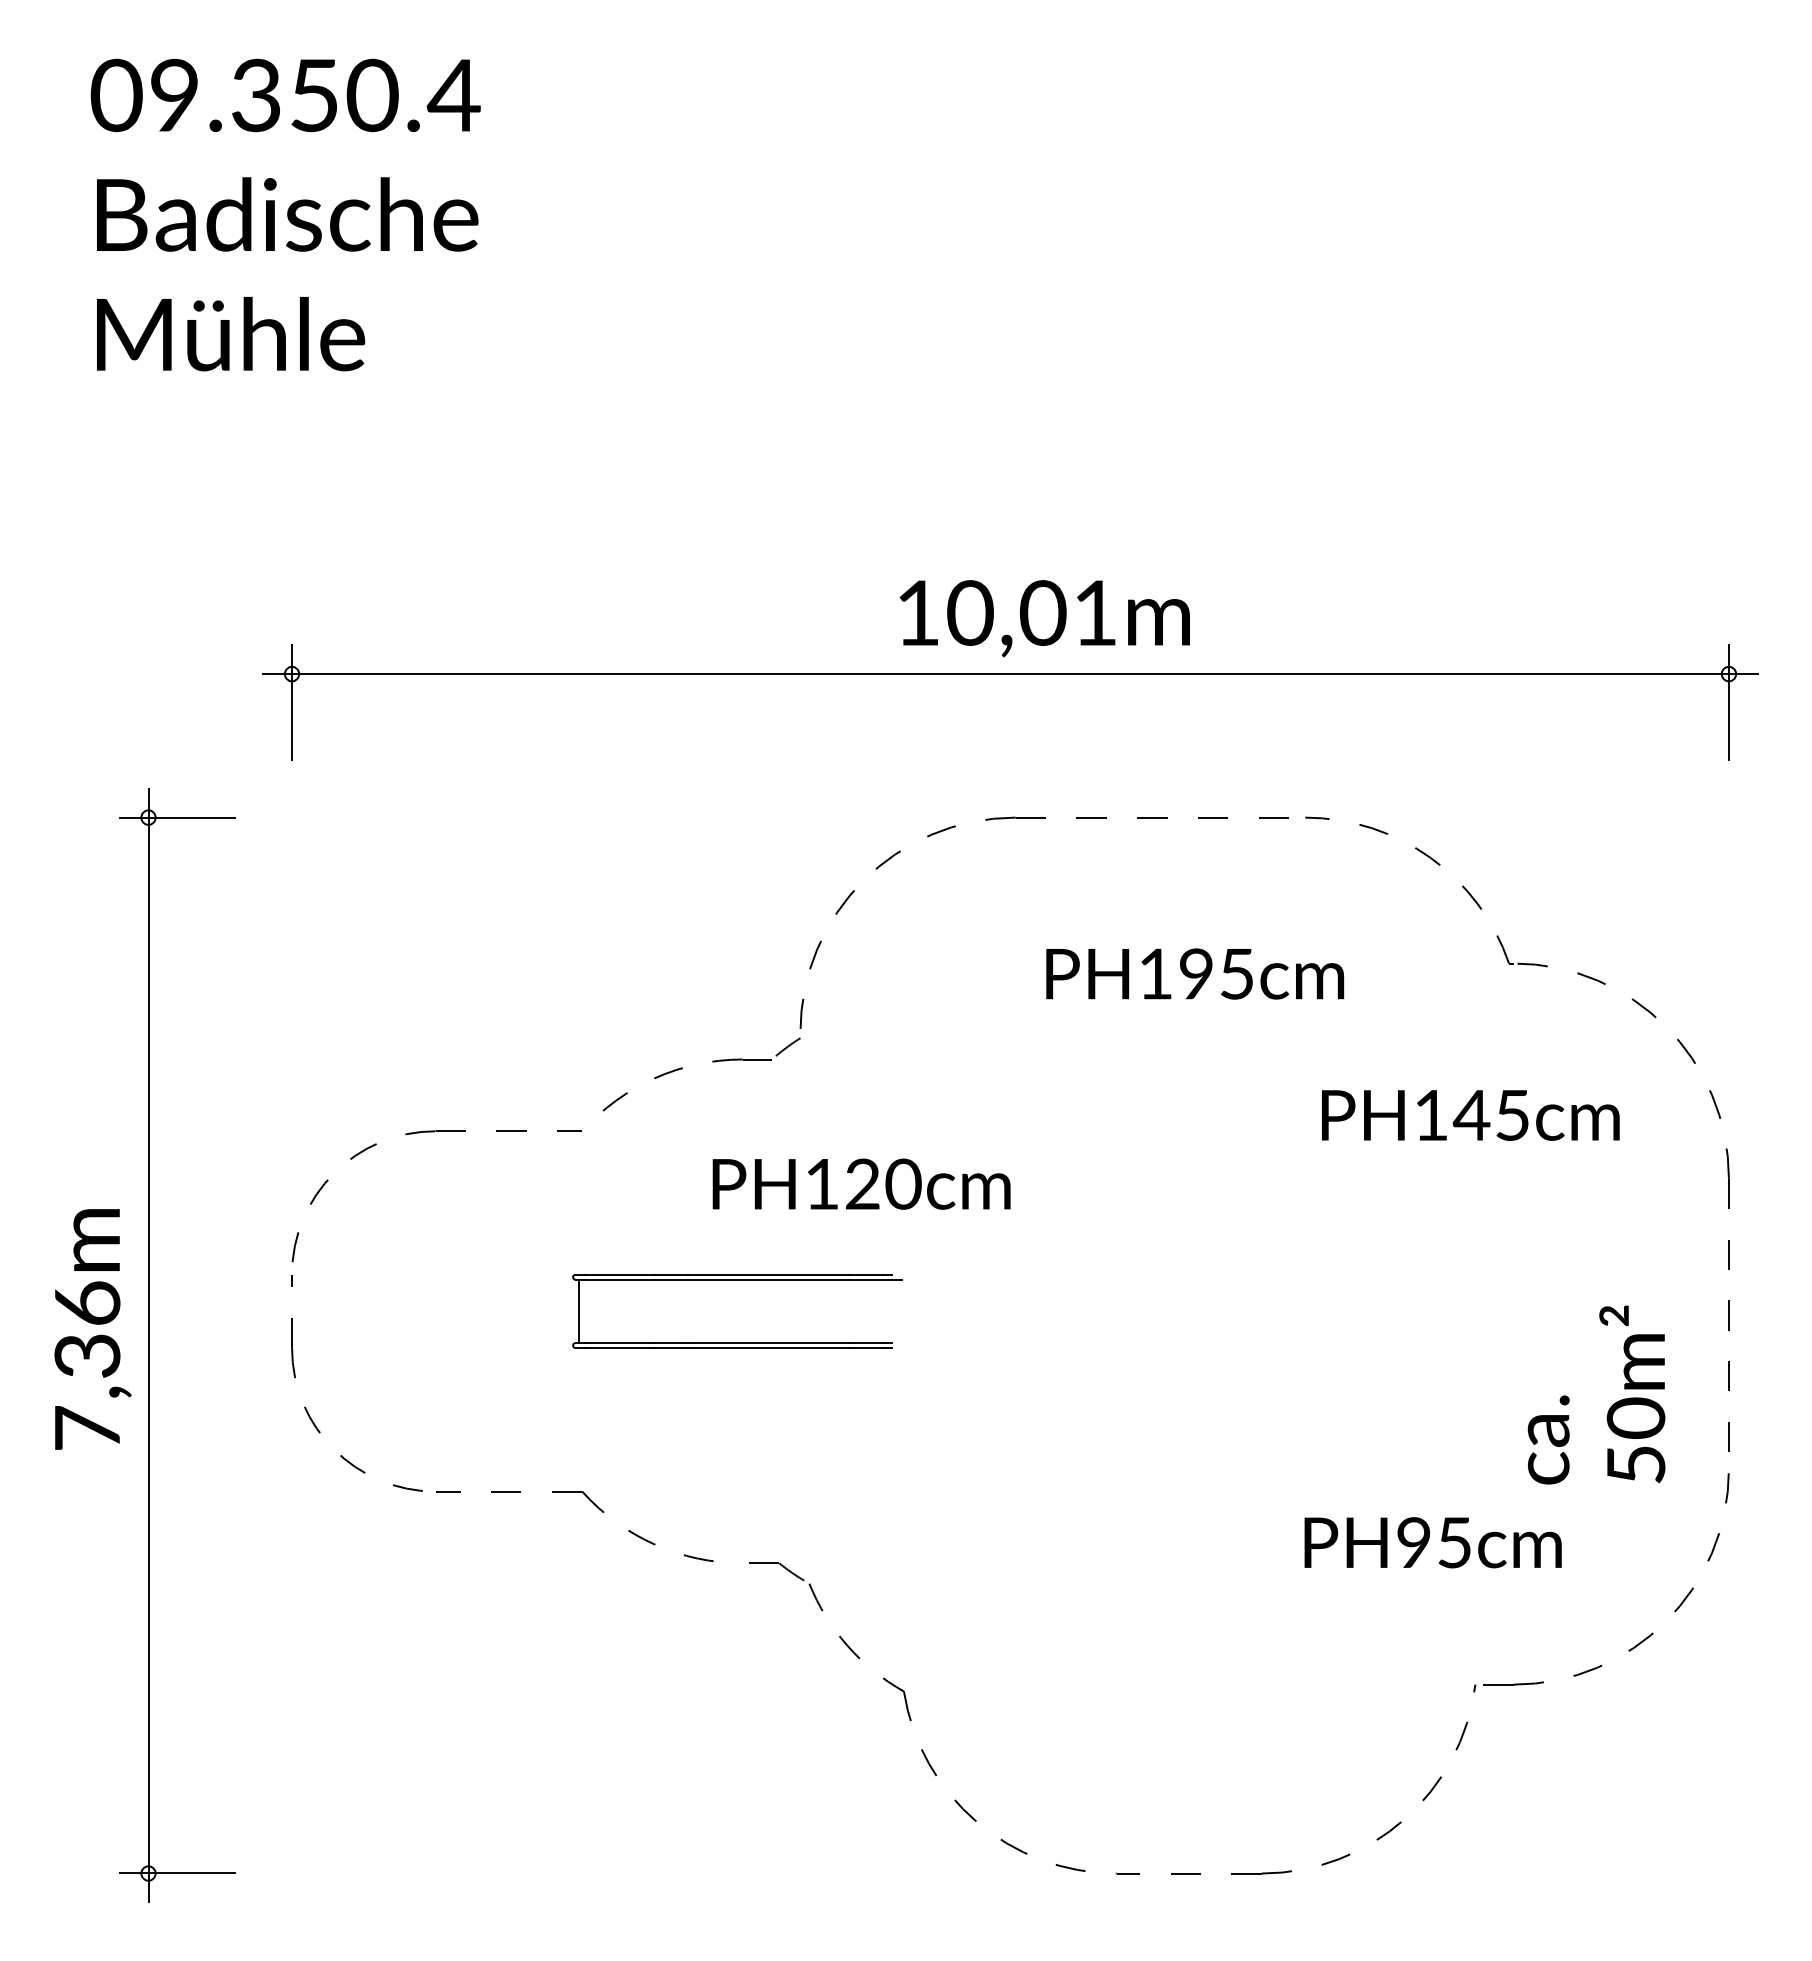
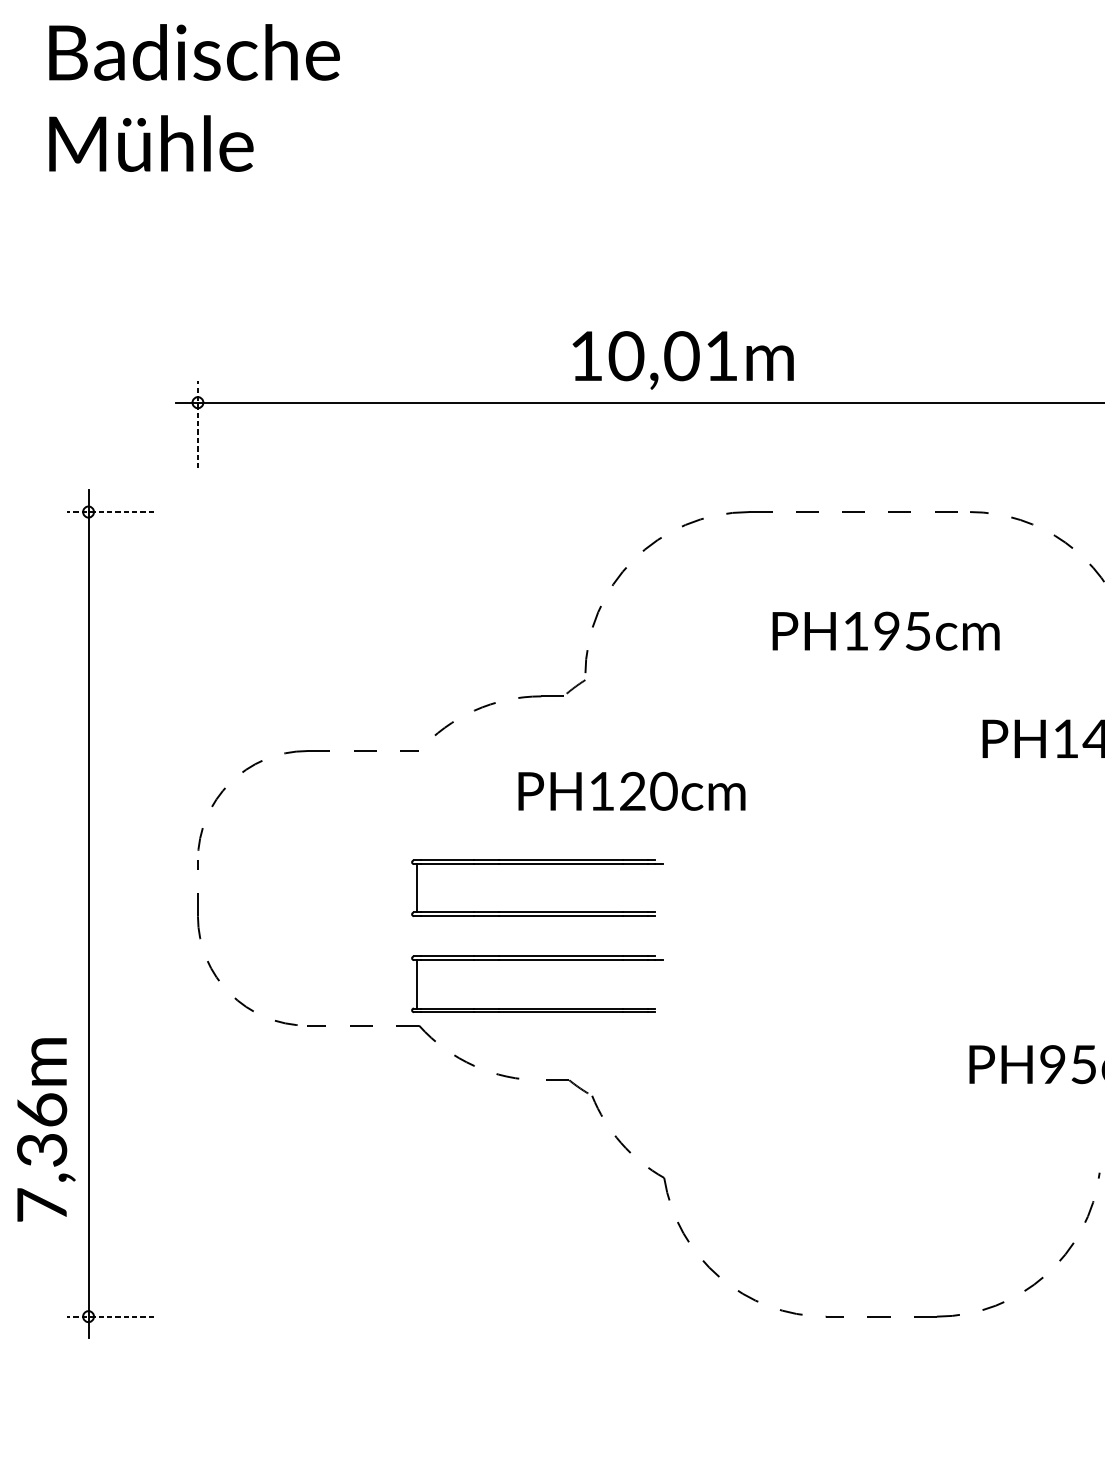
text: (1044, 618) -> (682, 360), moved
line: (292, 702) -> (198, 424), solid -> dashed
line: (176, 817) -> (109, 511), solid -> dashed
text: (92, 1329) -> (45, 1129), moved
part: (737, 1406) -> (537, 960), added
line: (176, 1873) -> (109, 1316), solid -> dashed

